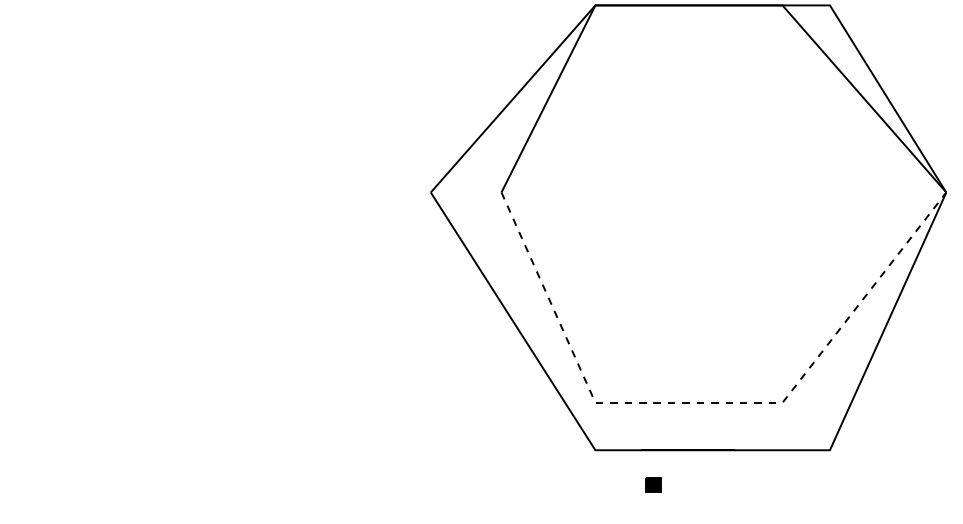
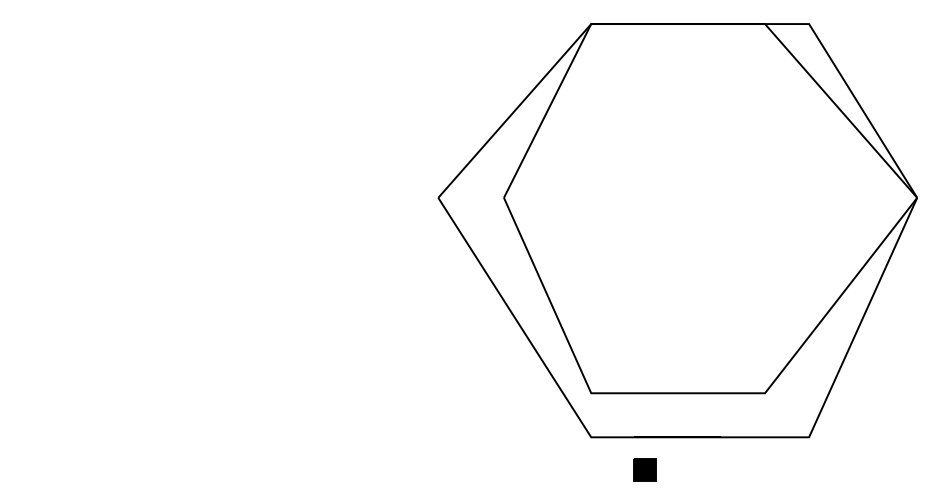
line: (707, 403) -> (695, 393), dashed -> solid
part: (652, 484) -> (644, 469), size x1.67

